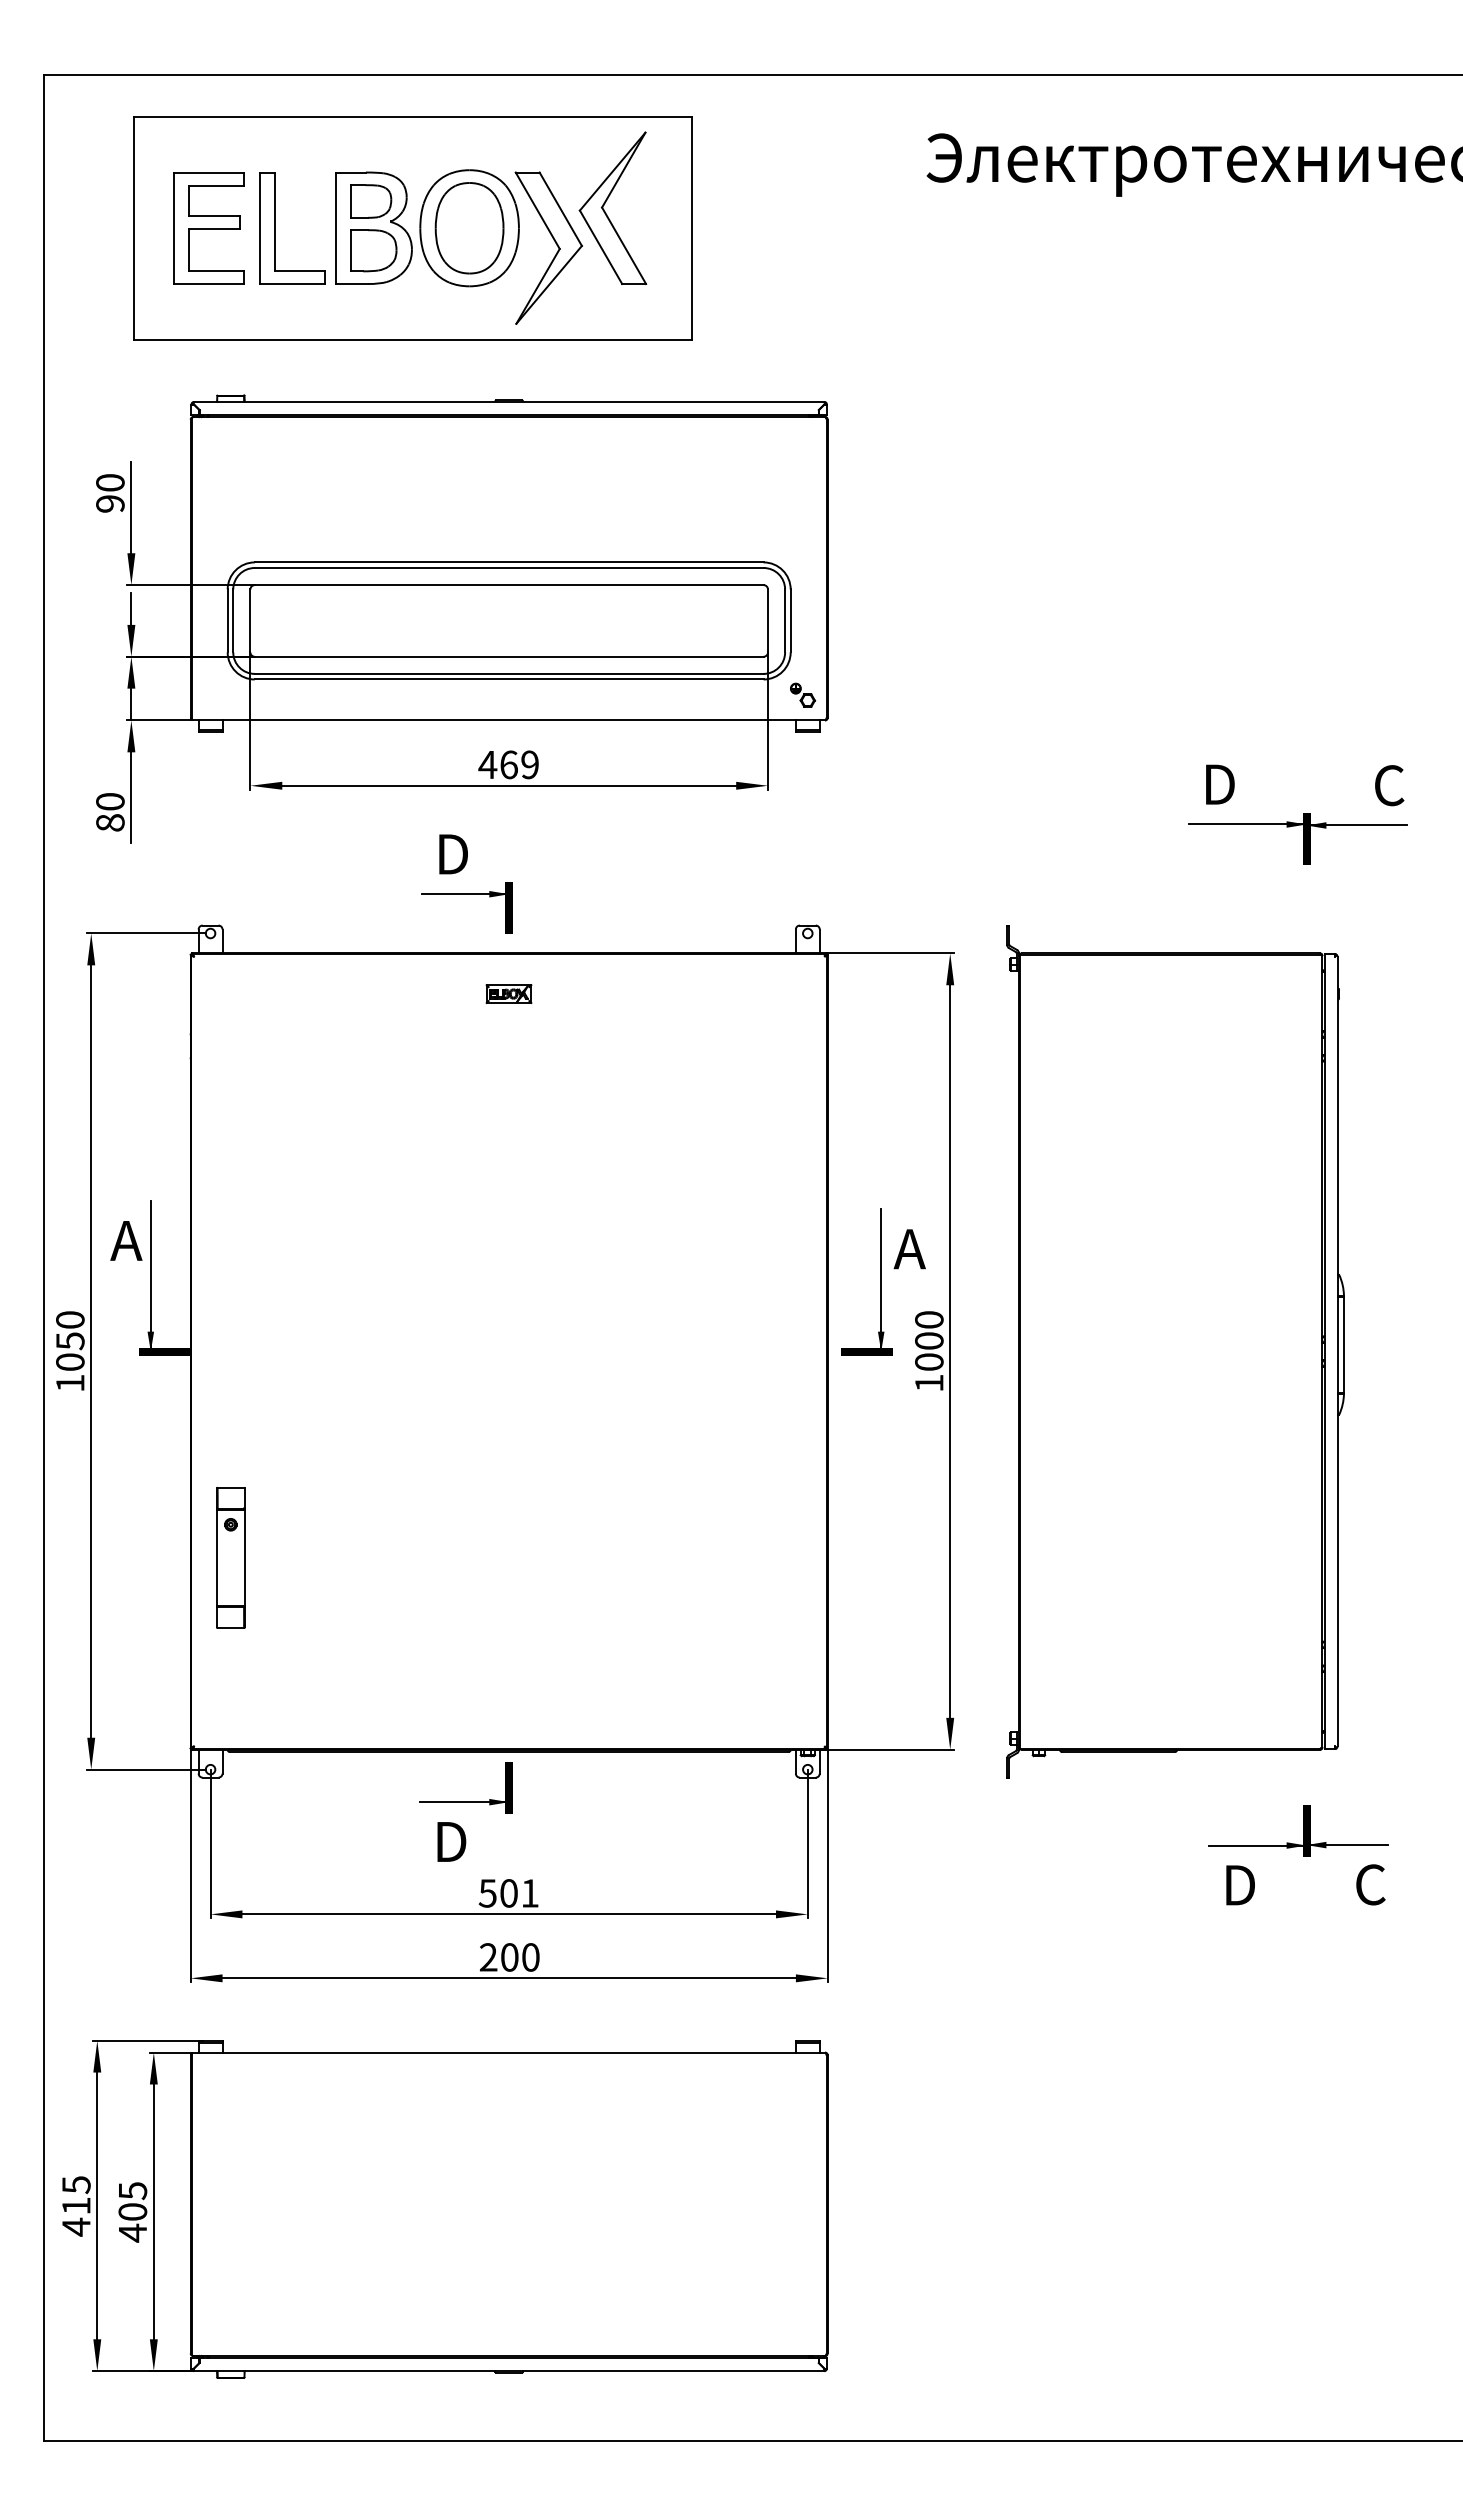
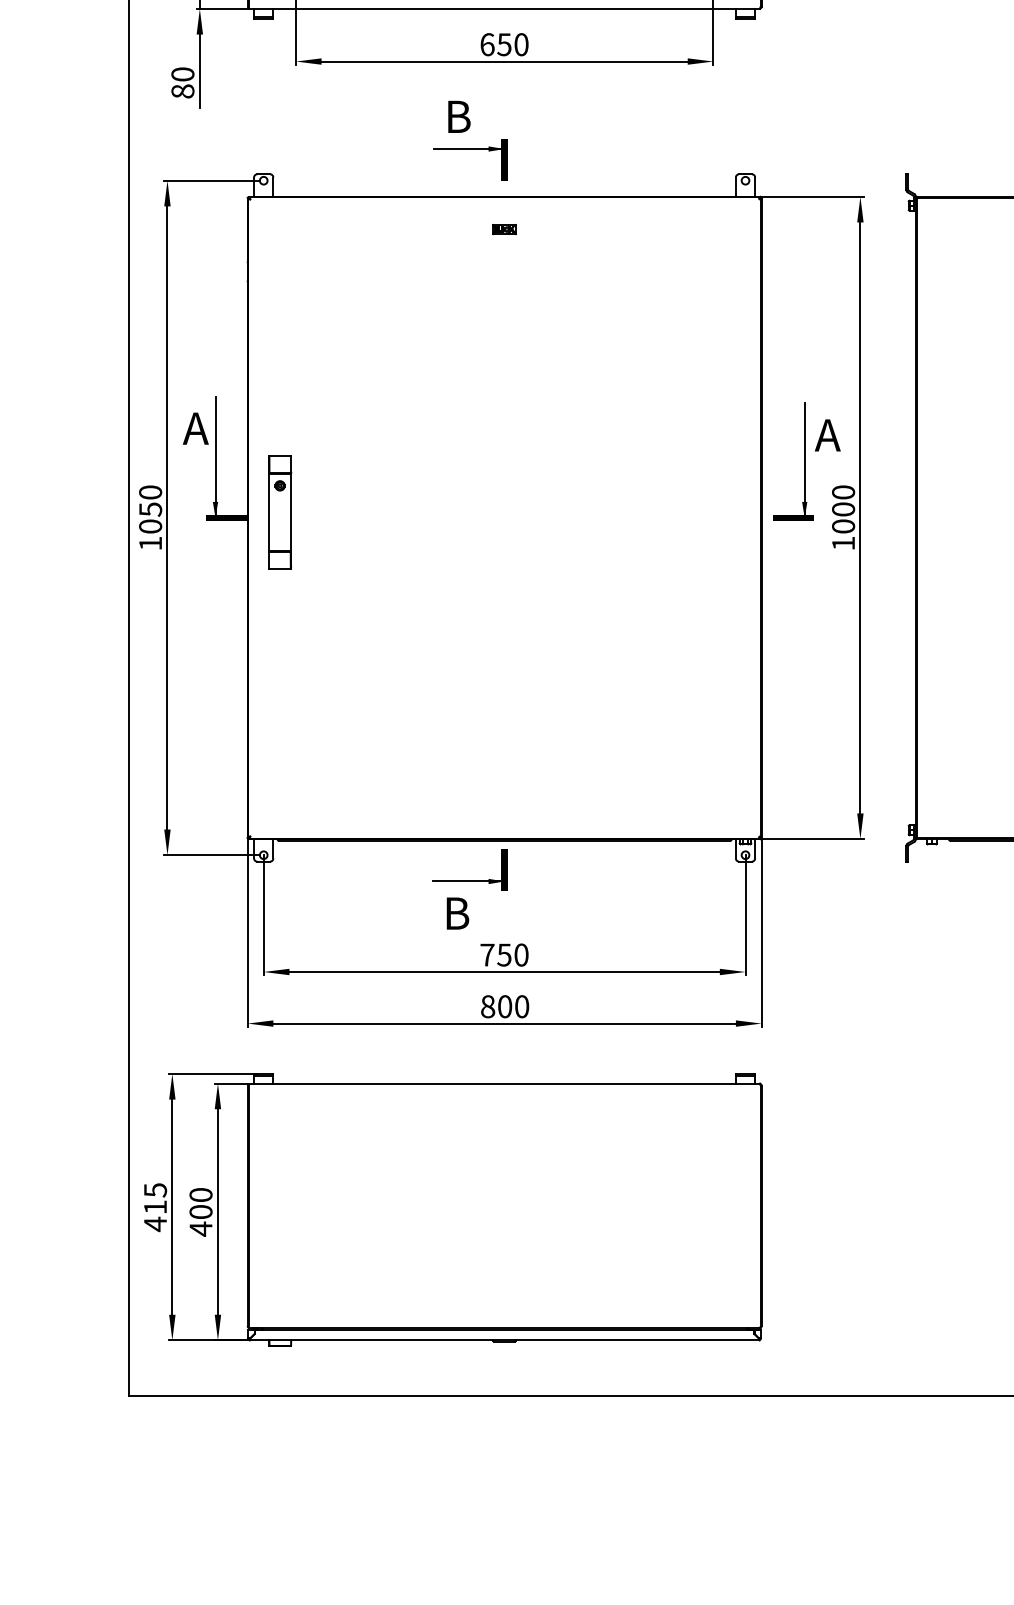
text: (508, 764) -> (504, 44), 469 -> 650
text: (455, 854) -> (461, 116), D -> B
part: (509, 993) -> (504, 229), size x0.62
part: (230, 1557) -> (279, 512), moved
text: (454, 1841) -> (460, 913), D -> B
text: (508, 1893) -> (504, 955), 501 -> 750
text: (488, 1957) -> (487, 1006), 200 -> 800
text: (132, 2191) -> (200, 1195), 405 -> 400

